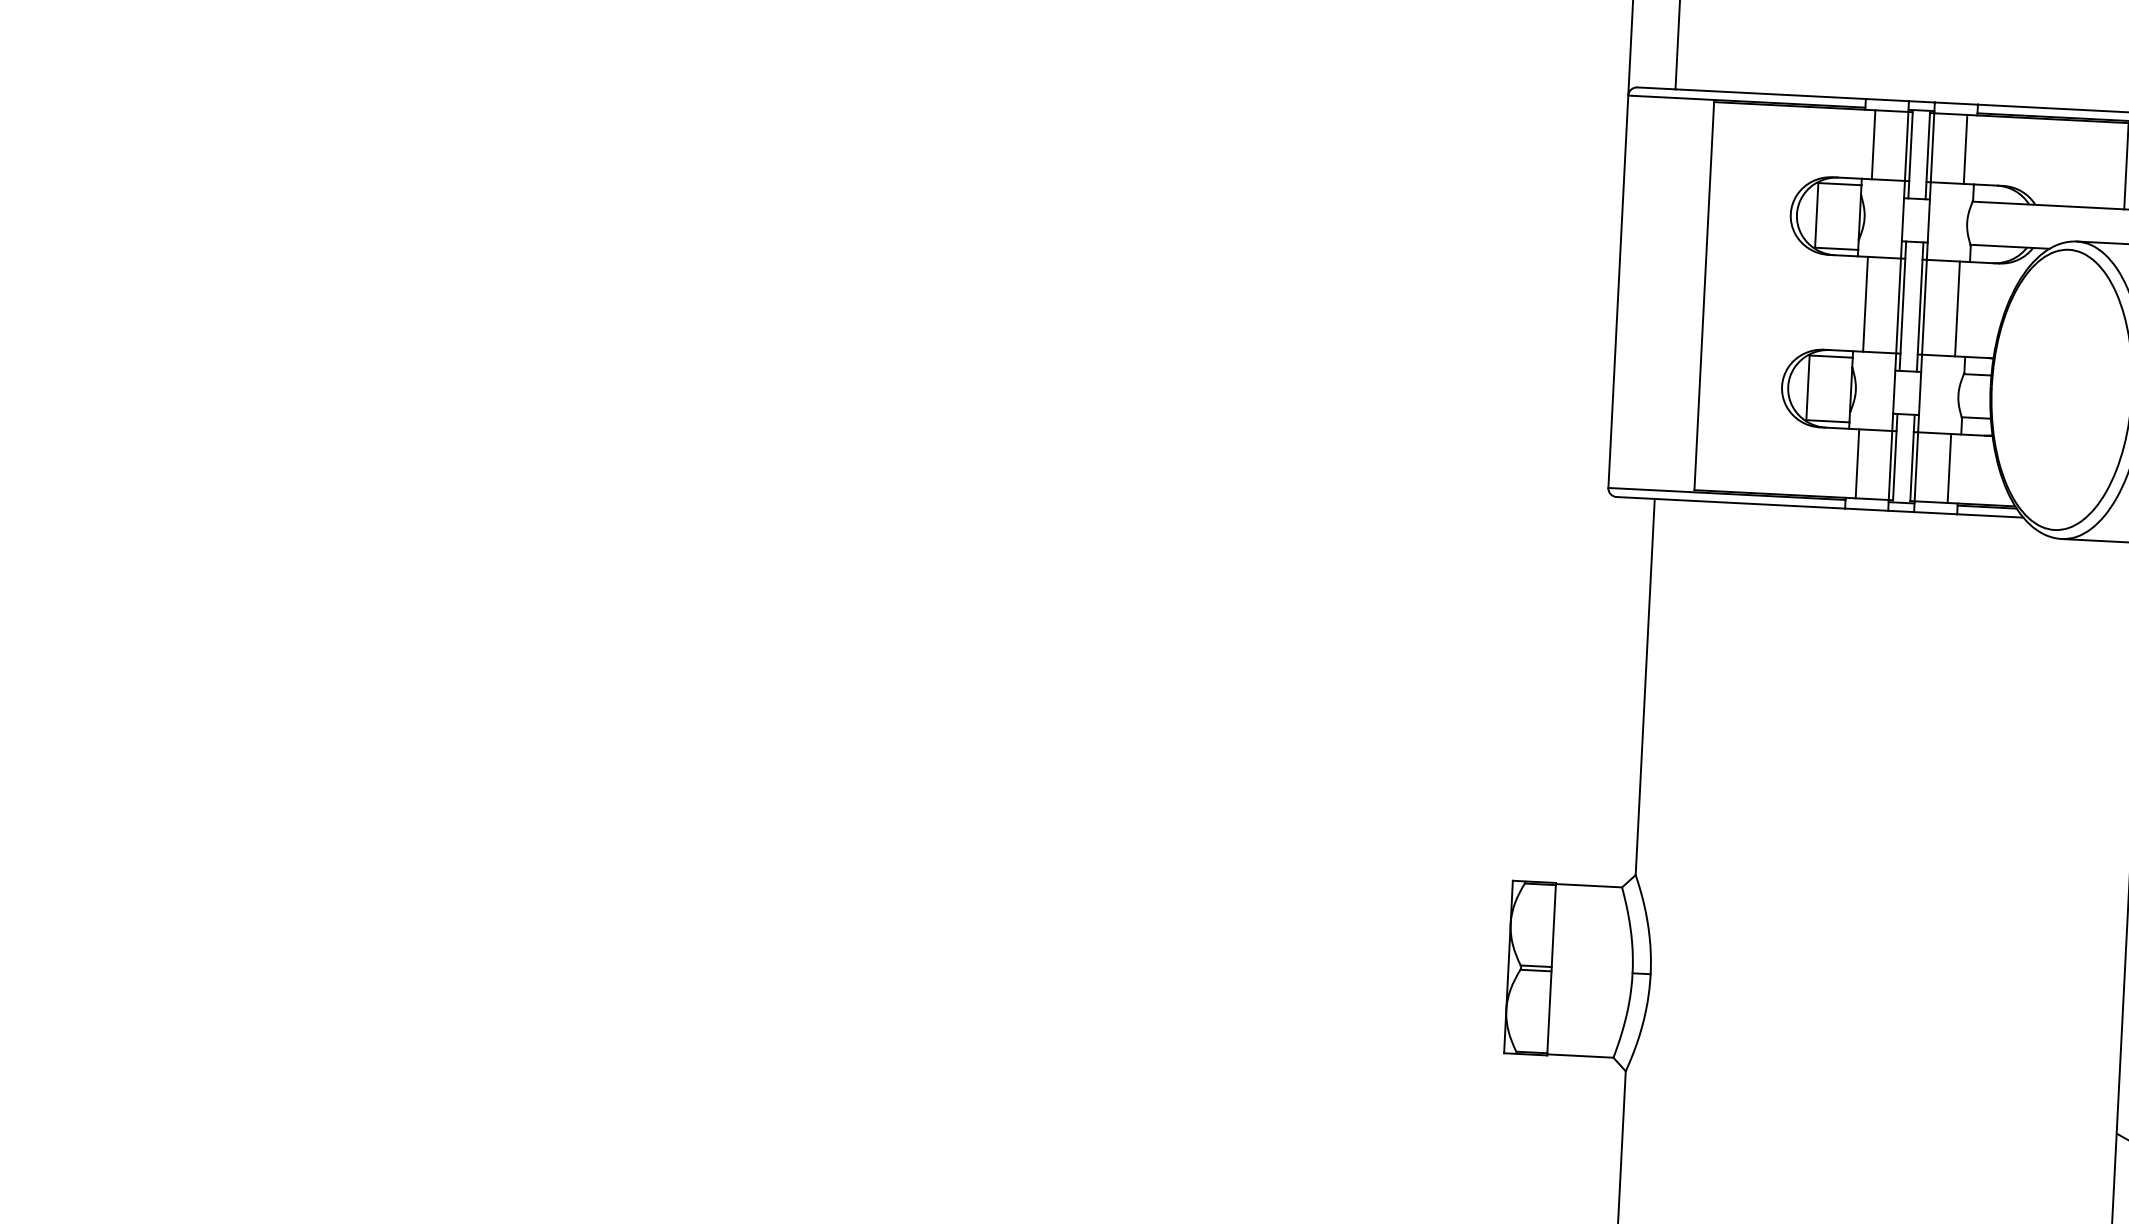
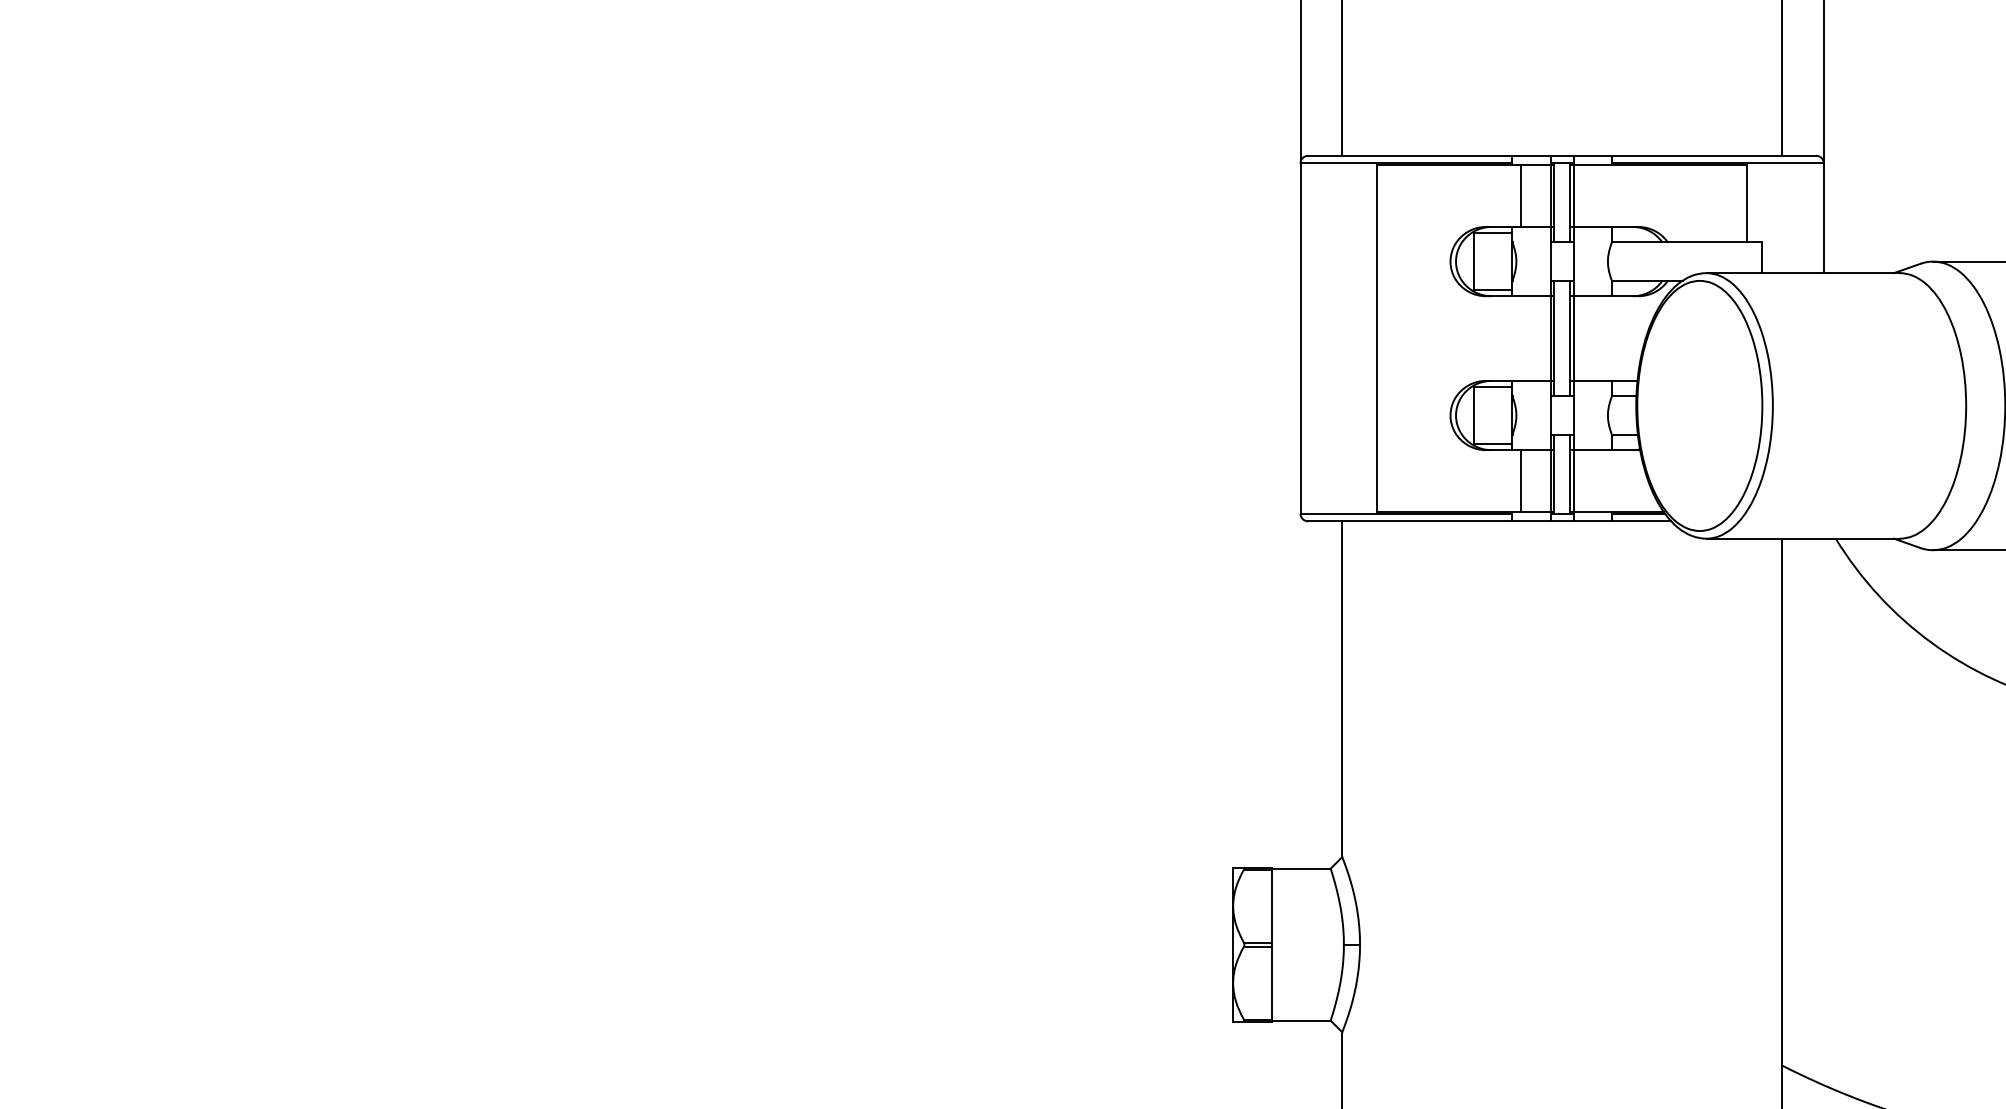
line: (1965, 148) -> (1603, 195), removed
line: (1865, 304) -> (1521, 338), removed
line: (1957, 308) -> (1603, 338), removed
line: (1949, 467) -> (1603, 480), removed

